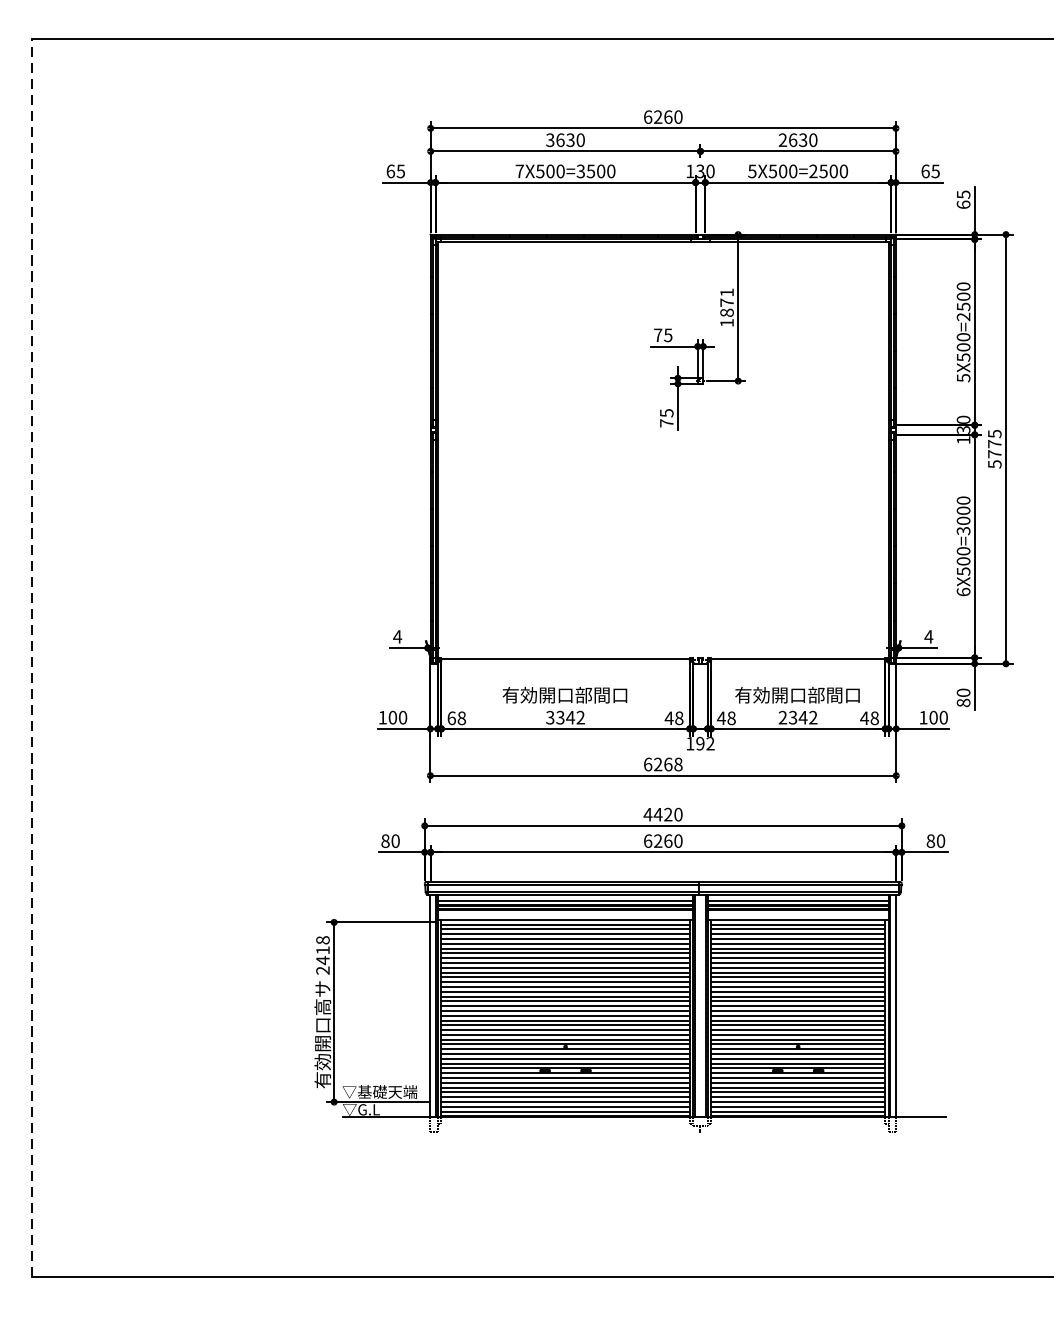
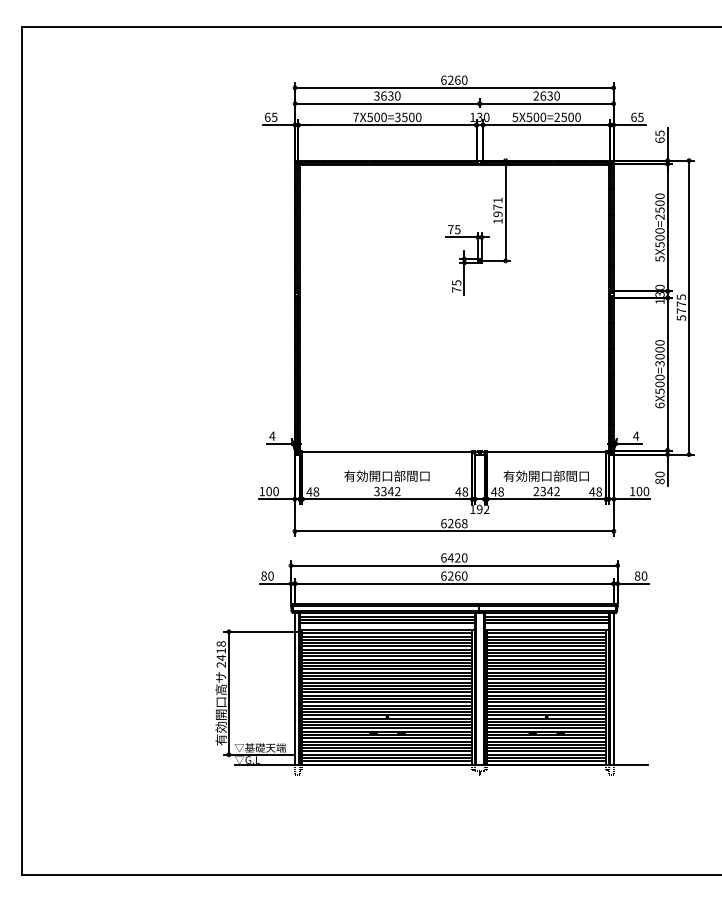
text: (726, 313) -> (497, 214), 1871 -> 1971
line: (31, 657) -> (21, 450), dashed -> solid
text: (451, 717) -> (309, 491), 68 -> 48
text: (647, 814) -> (443, 557), 4420 -> 6420

